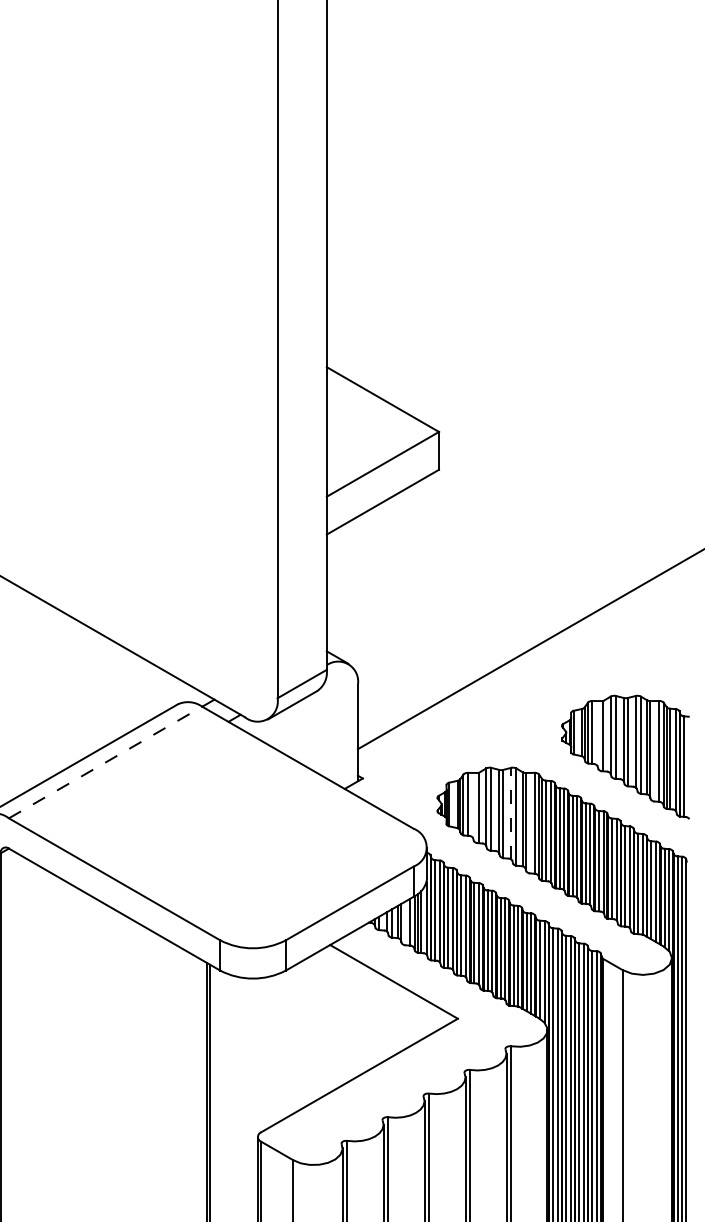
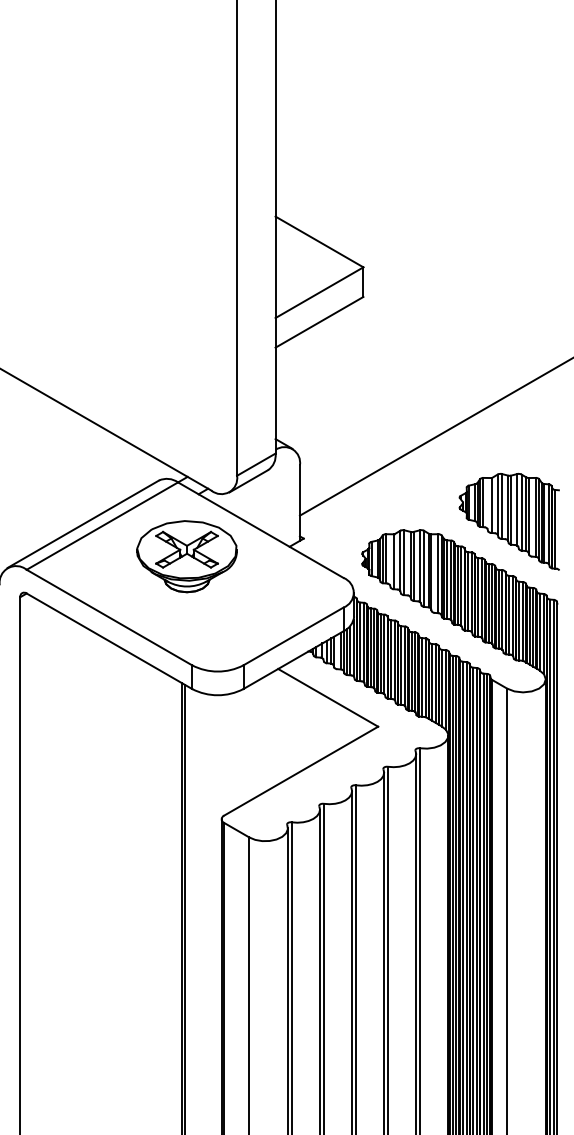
line: (105, 761) -> (102, 525), dashed -> solid
part: (213, 801) -> (186, 556), added
line: (510, 814) -> (419, 566), dashed -> solid

